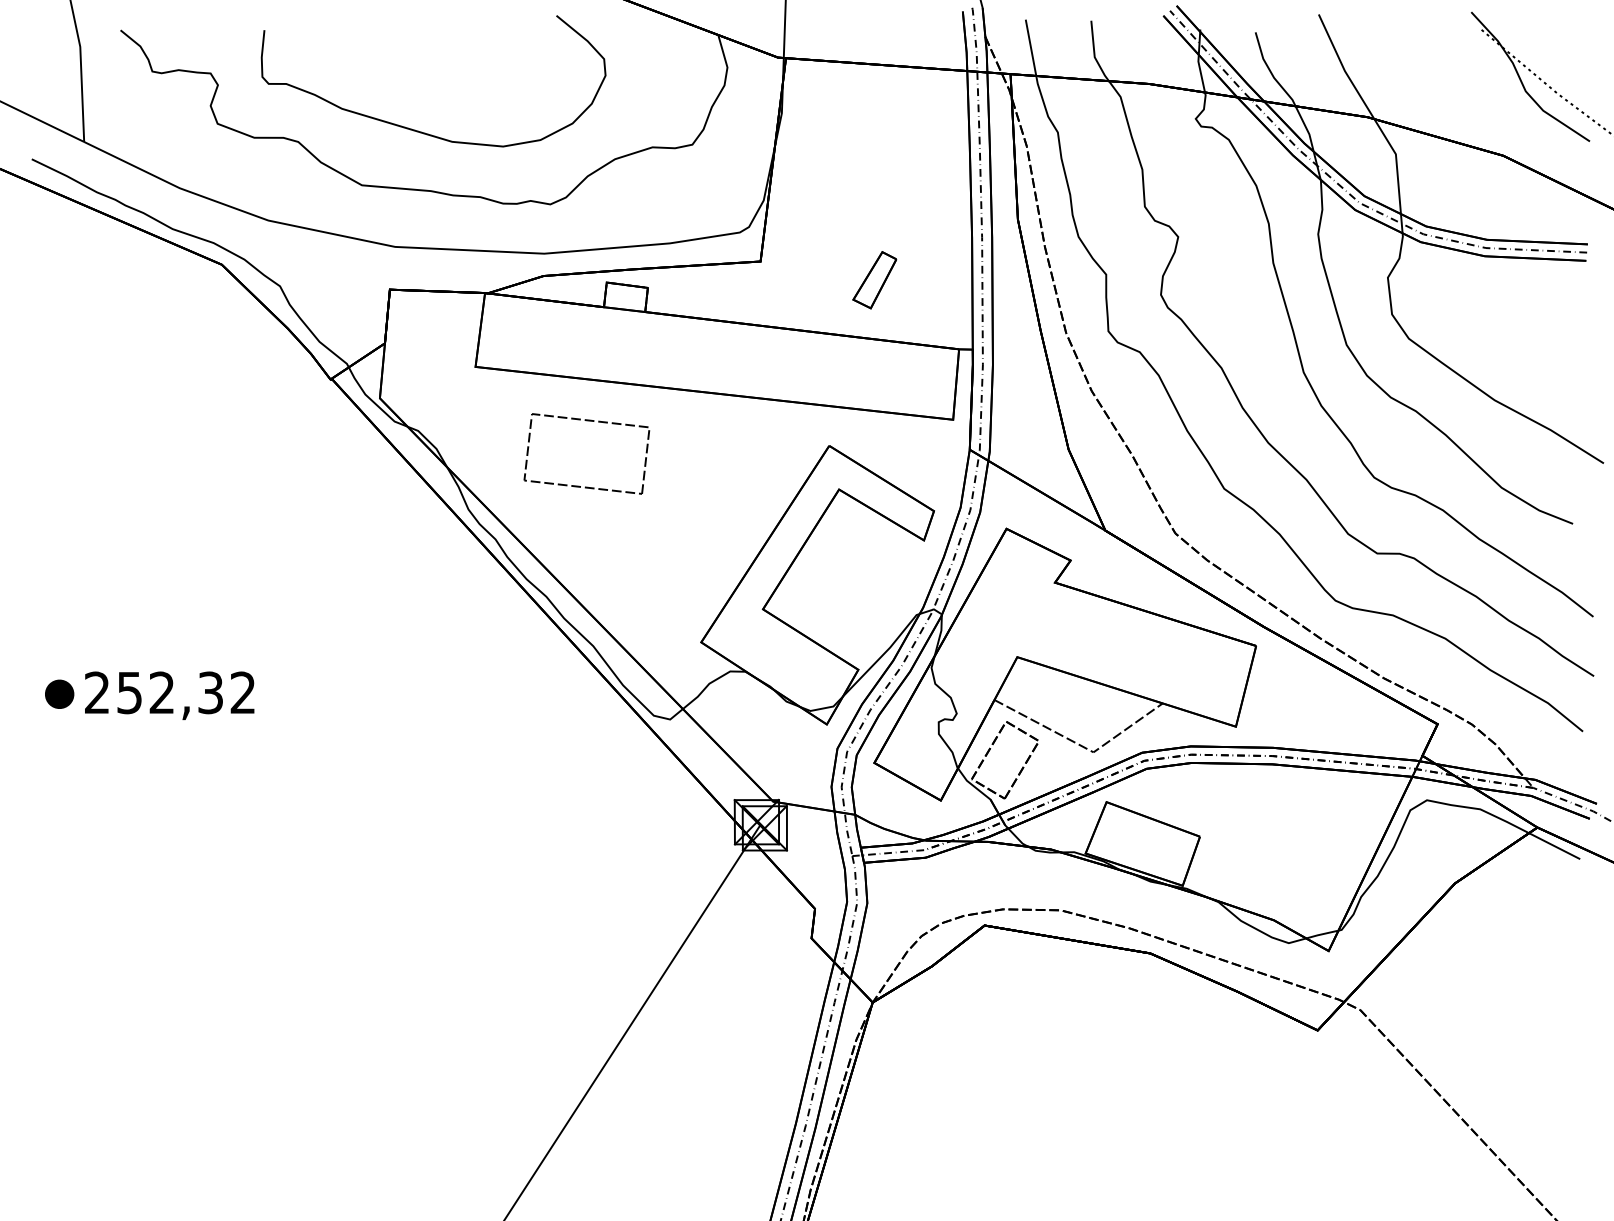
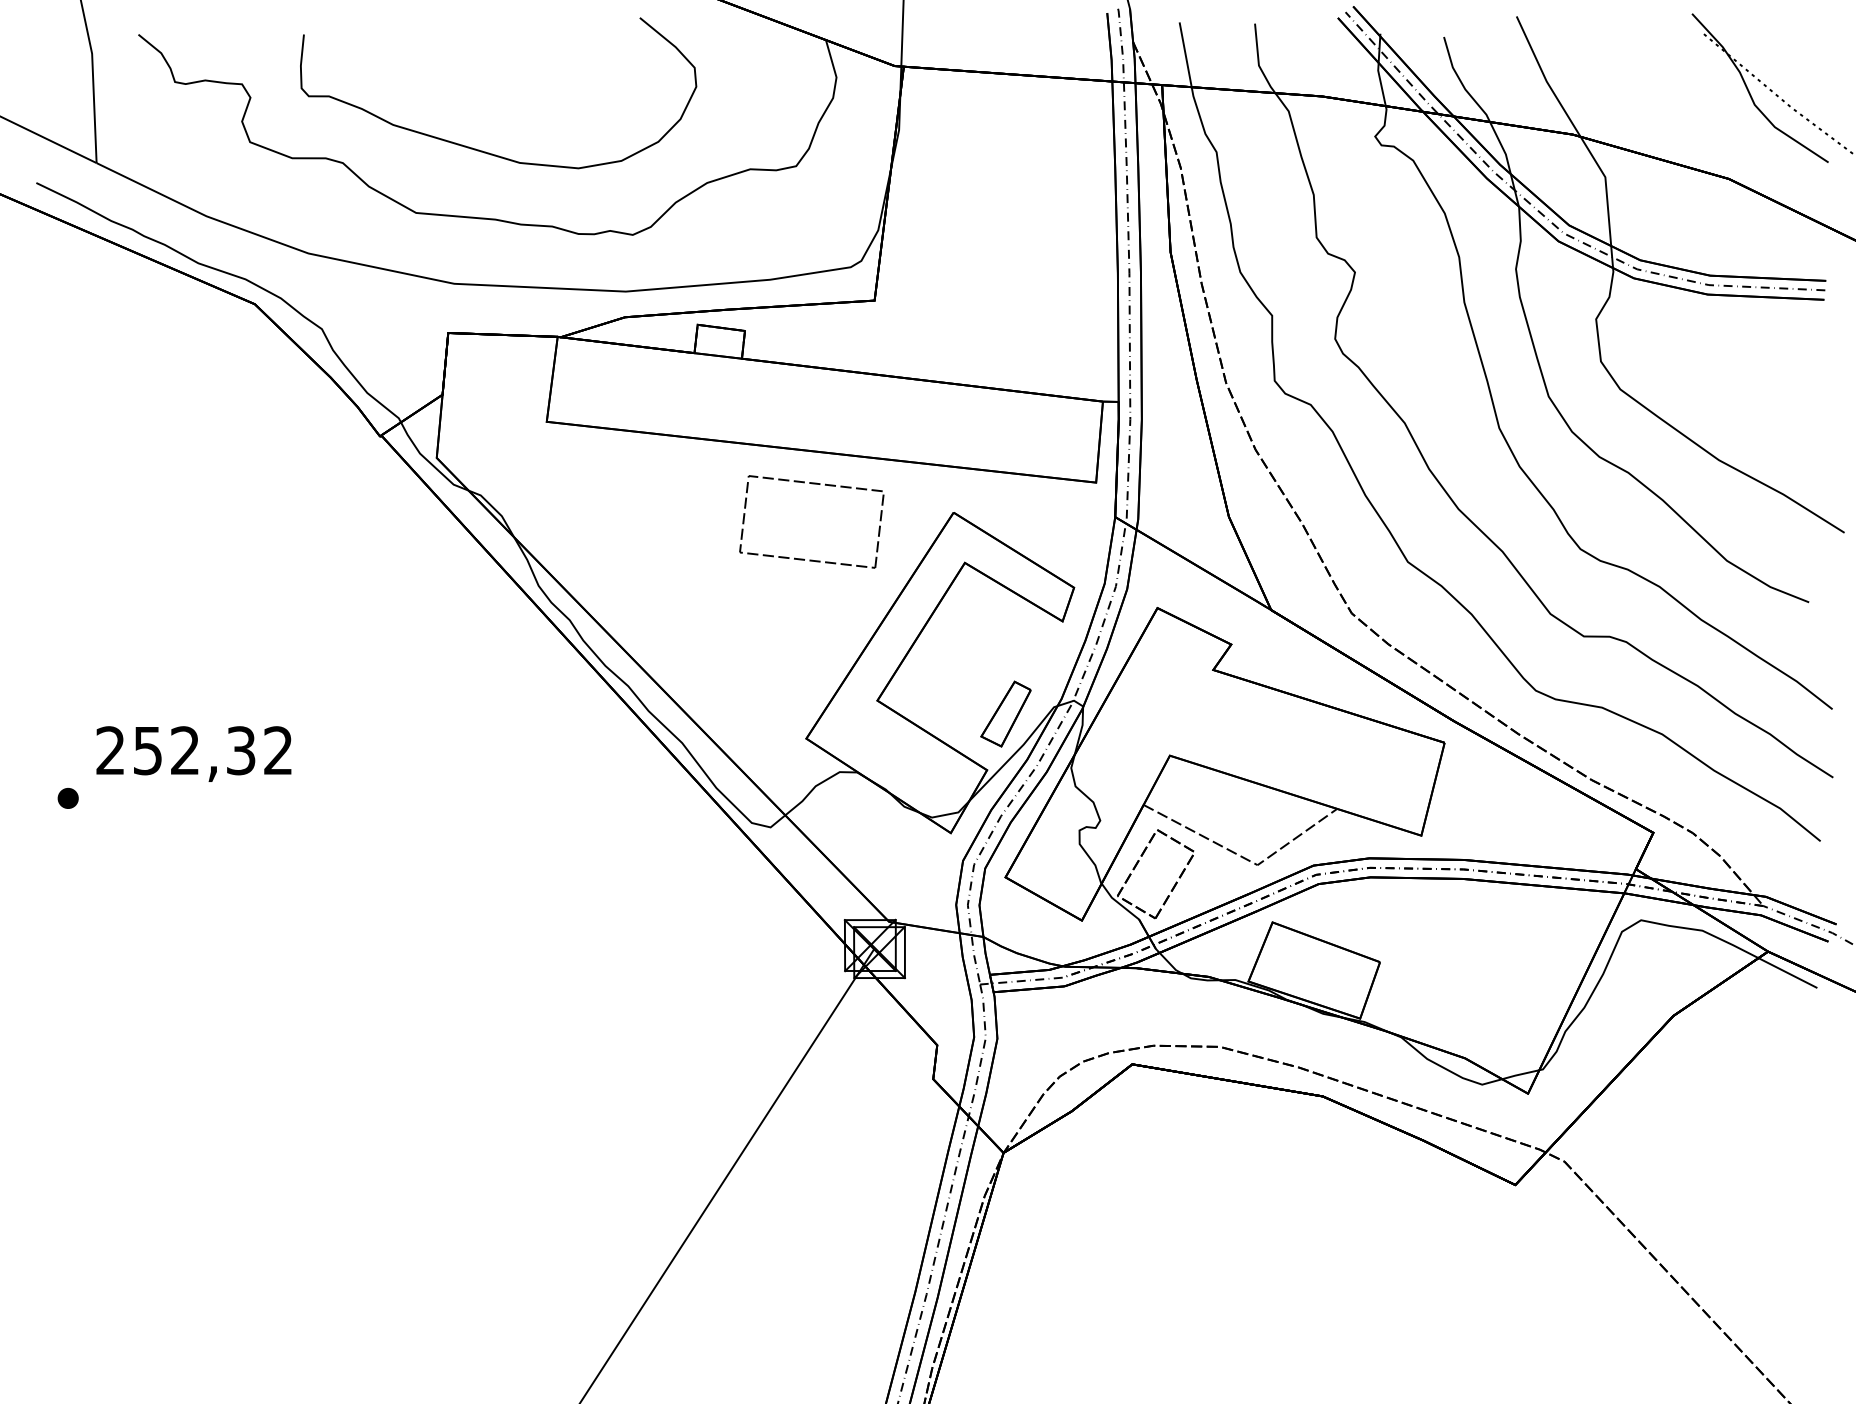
part: (874, 279) -> (1005, 713), moved
part: (586, 421) -> (811, 484), moved
part: (58, 694) -> (67, 798), size x0.62
text: (169, 695) -> (193, 753), moved

